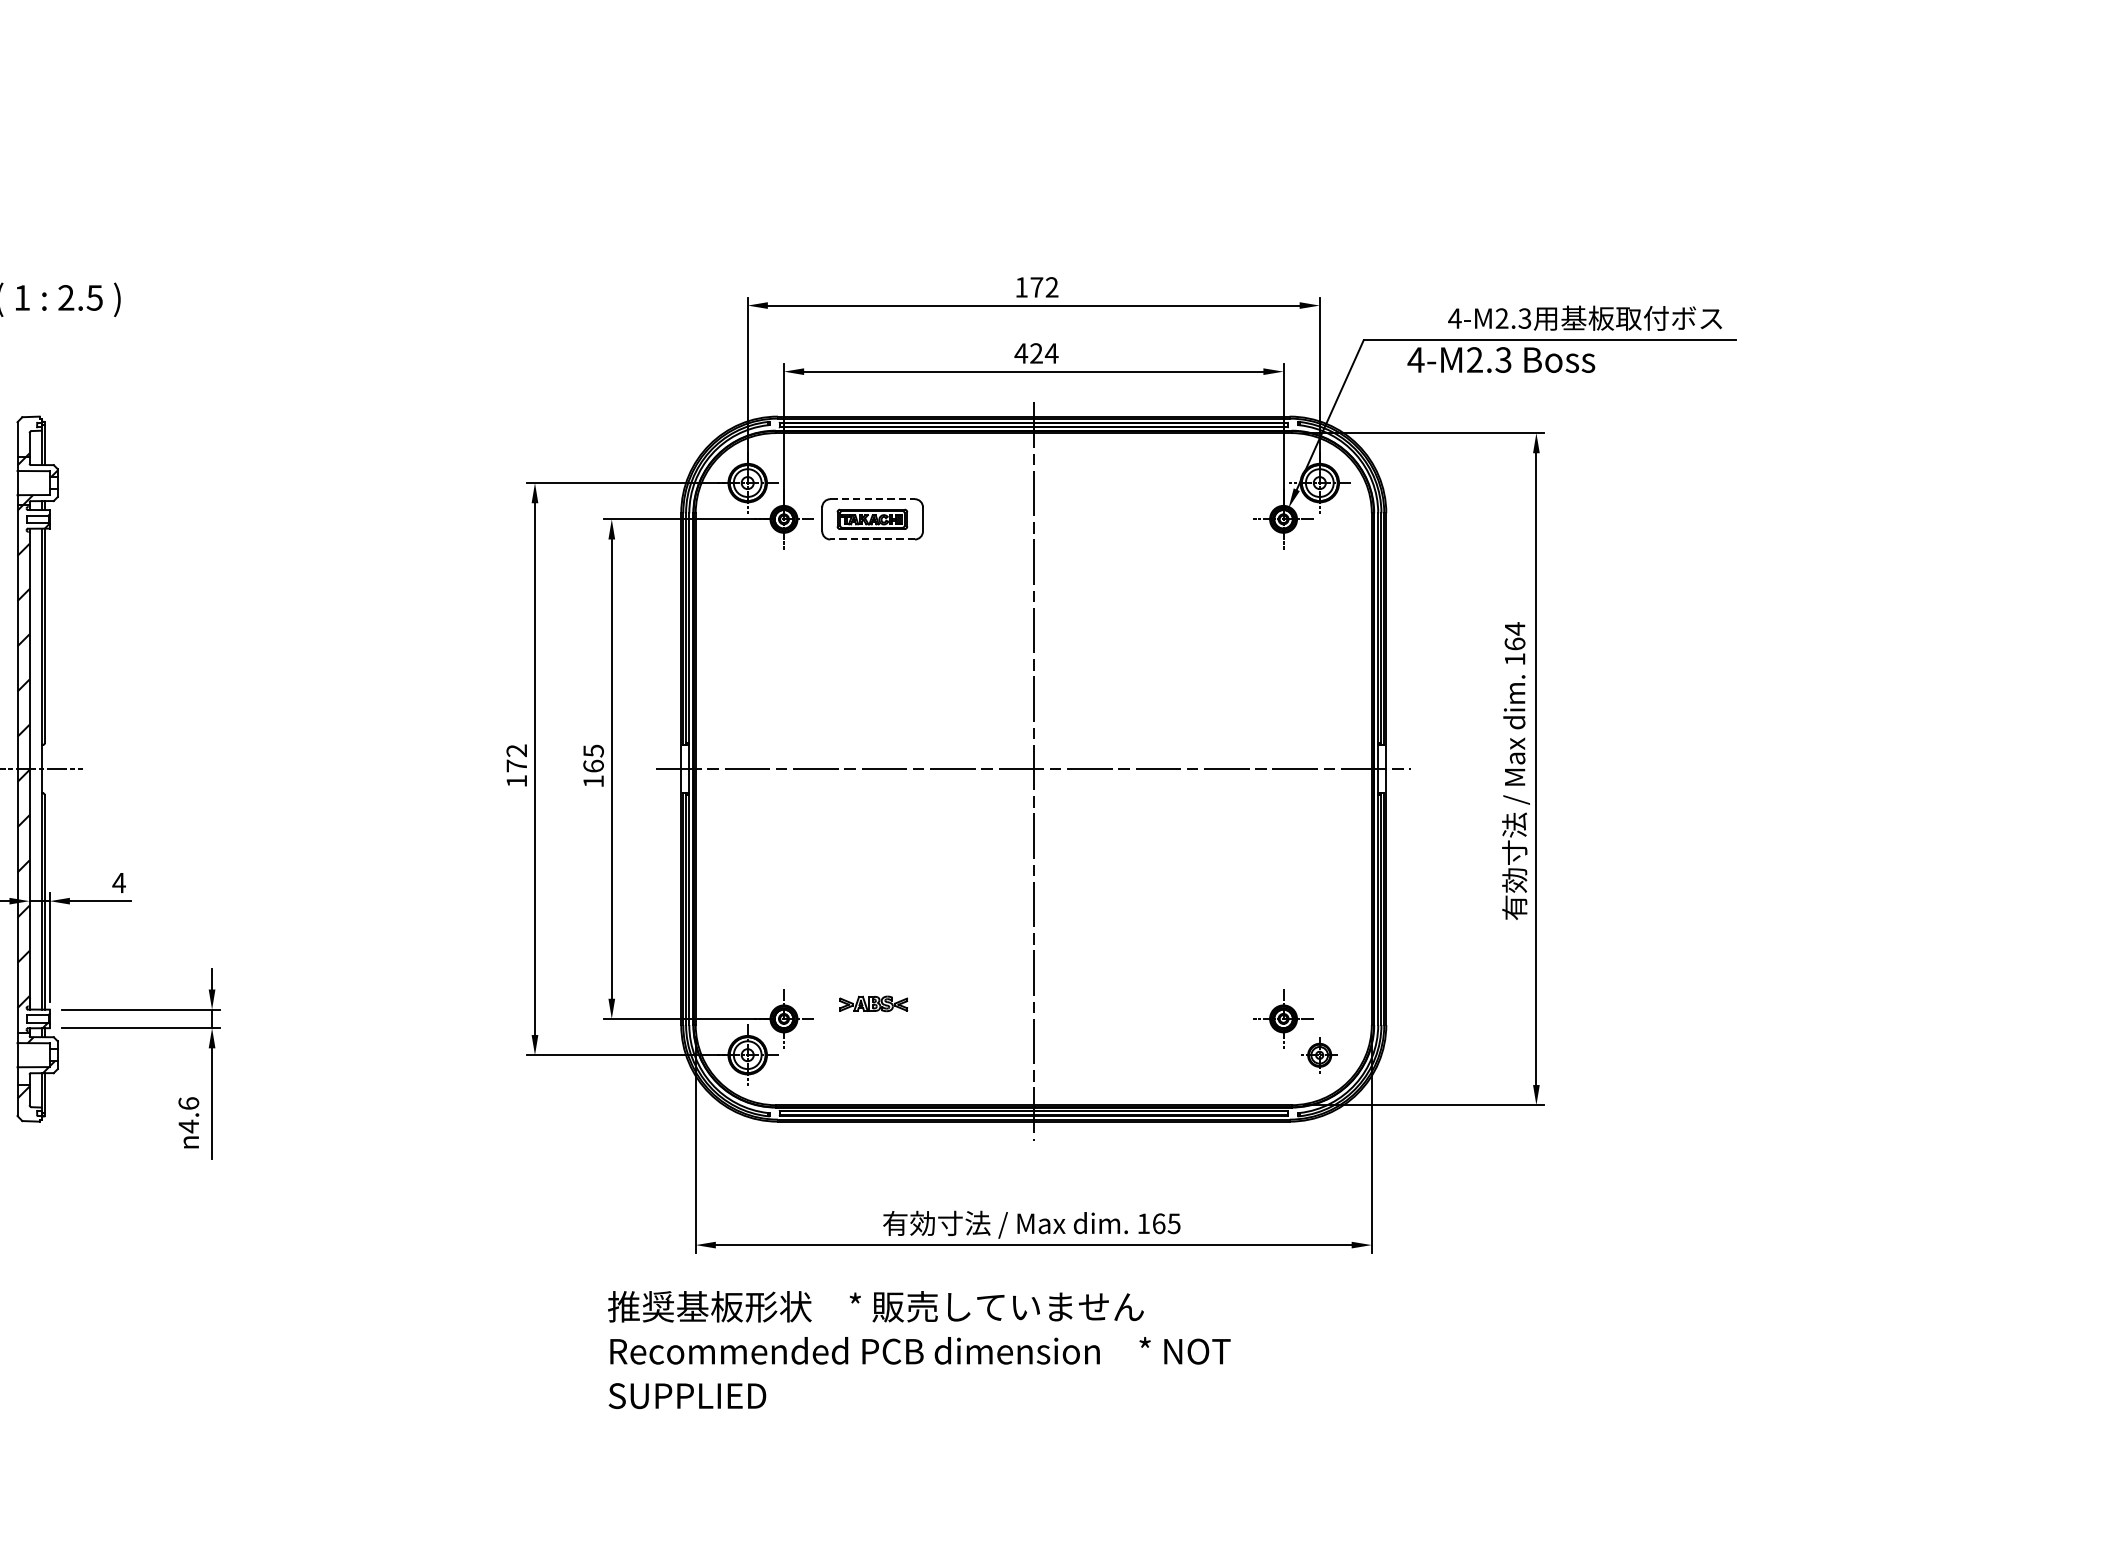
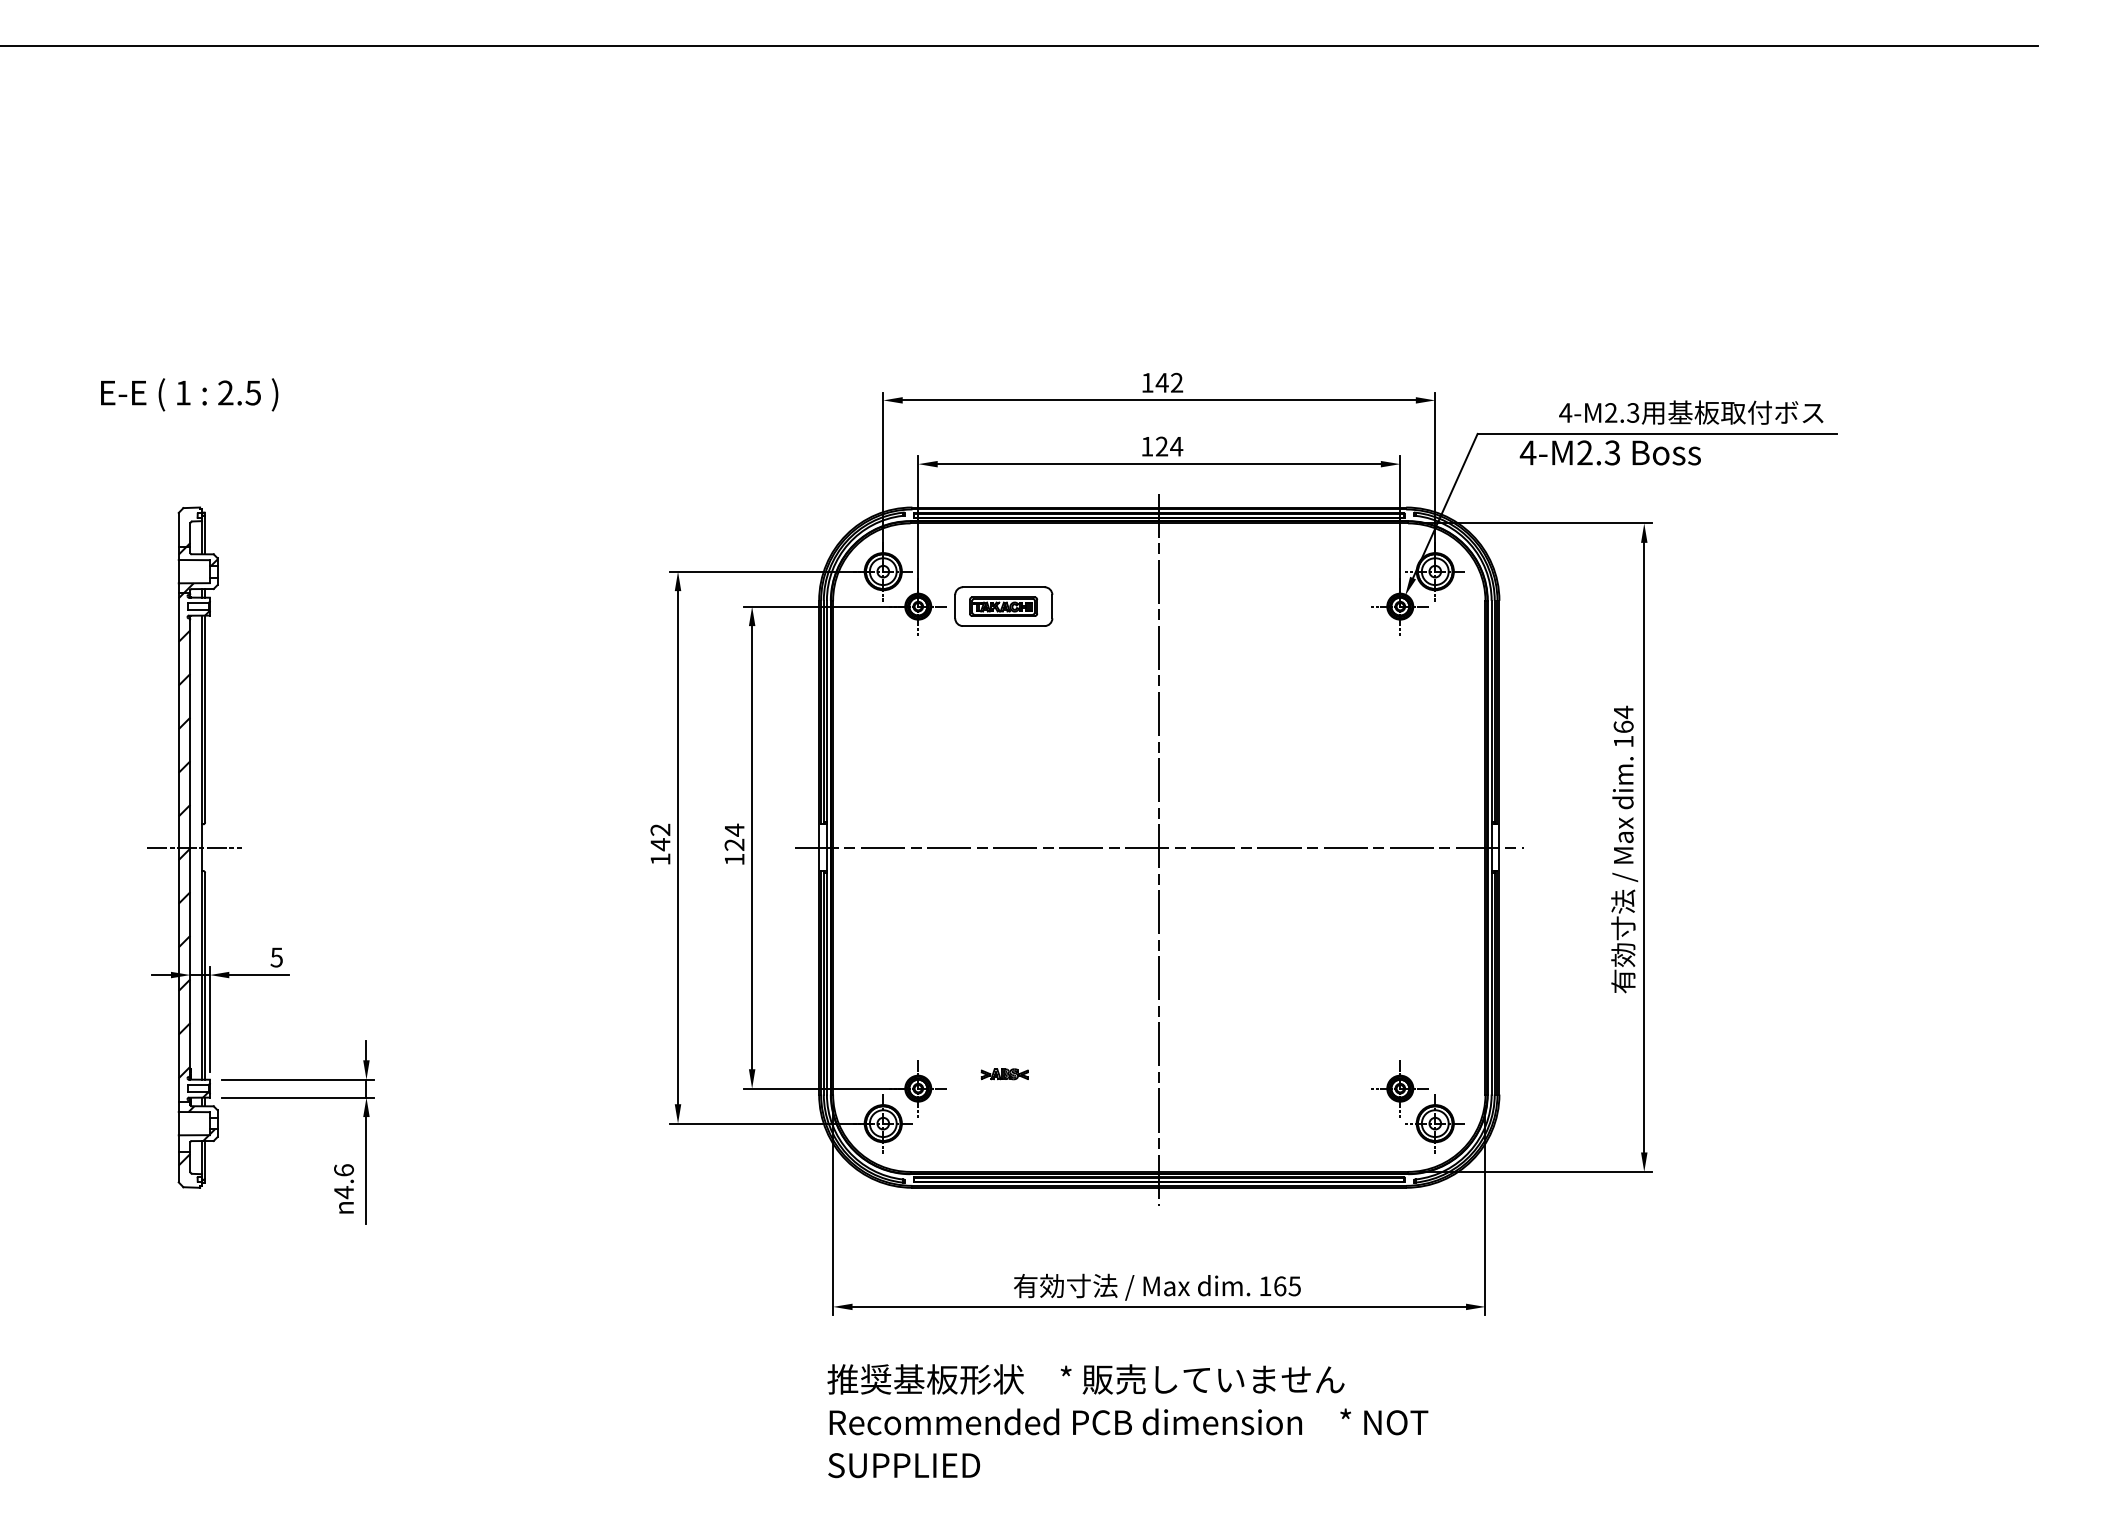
text: (1036, 287) -> (1161, 382), 172 -> 142
text: (1020, 353) -> (1146, 446), 424 -> 124
line: (872, 499) -> (1003, 587), dashed -> solid
line: (872, 539) -> (1003, 626), dashed -> solid
text: (593, 757) -> (734, 836), 165 -> 124
text: (516, 765) -> (660, 844), 172 -> 142
text: (118, 882) -> (276, 957), 4 -> 5
part: (873, 1004) -> (1004, 1074), size x0.71
part: (1318, 1055) -> (1434, 1123), size x1.67
text: (918, 1350) -> (1127, 1421), moved

